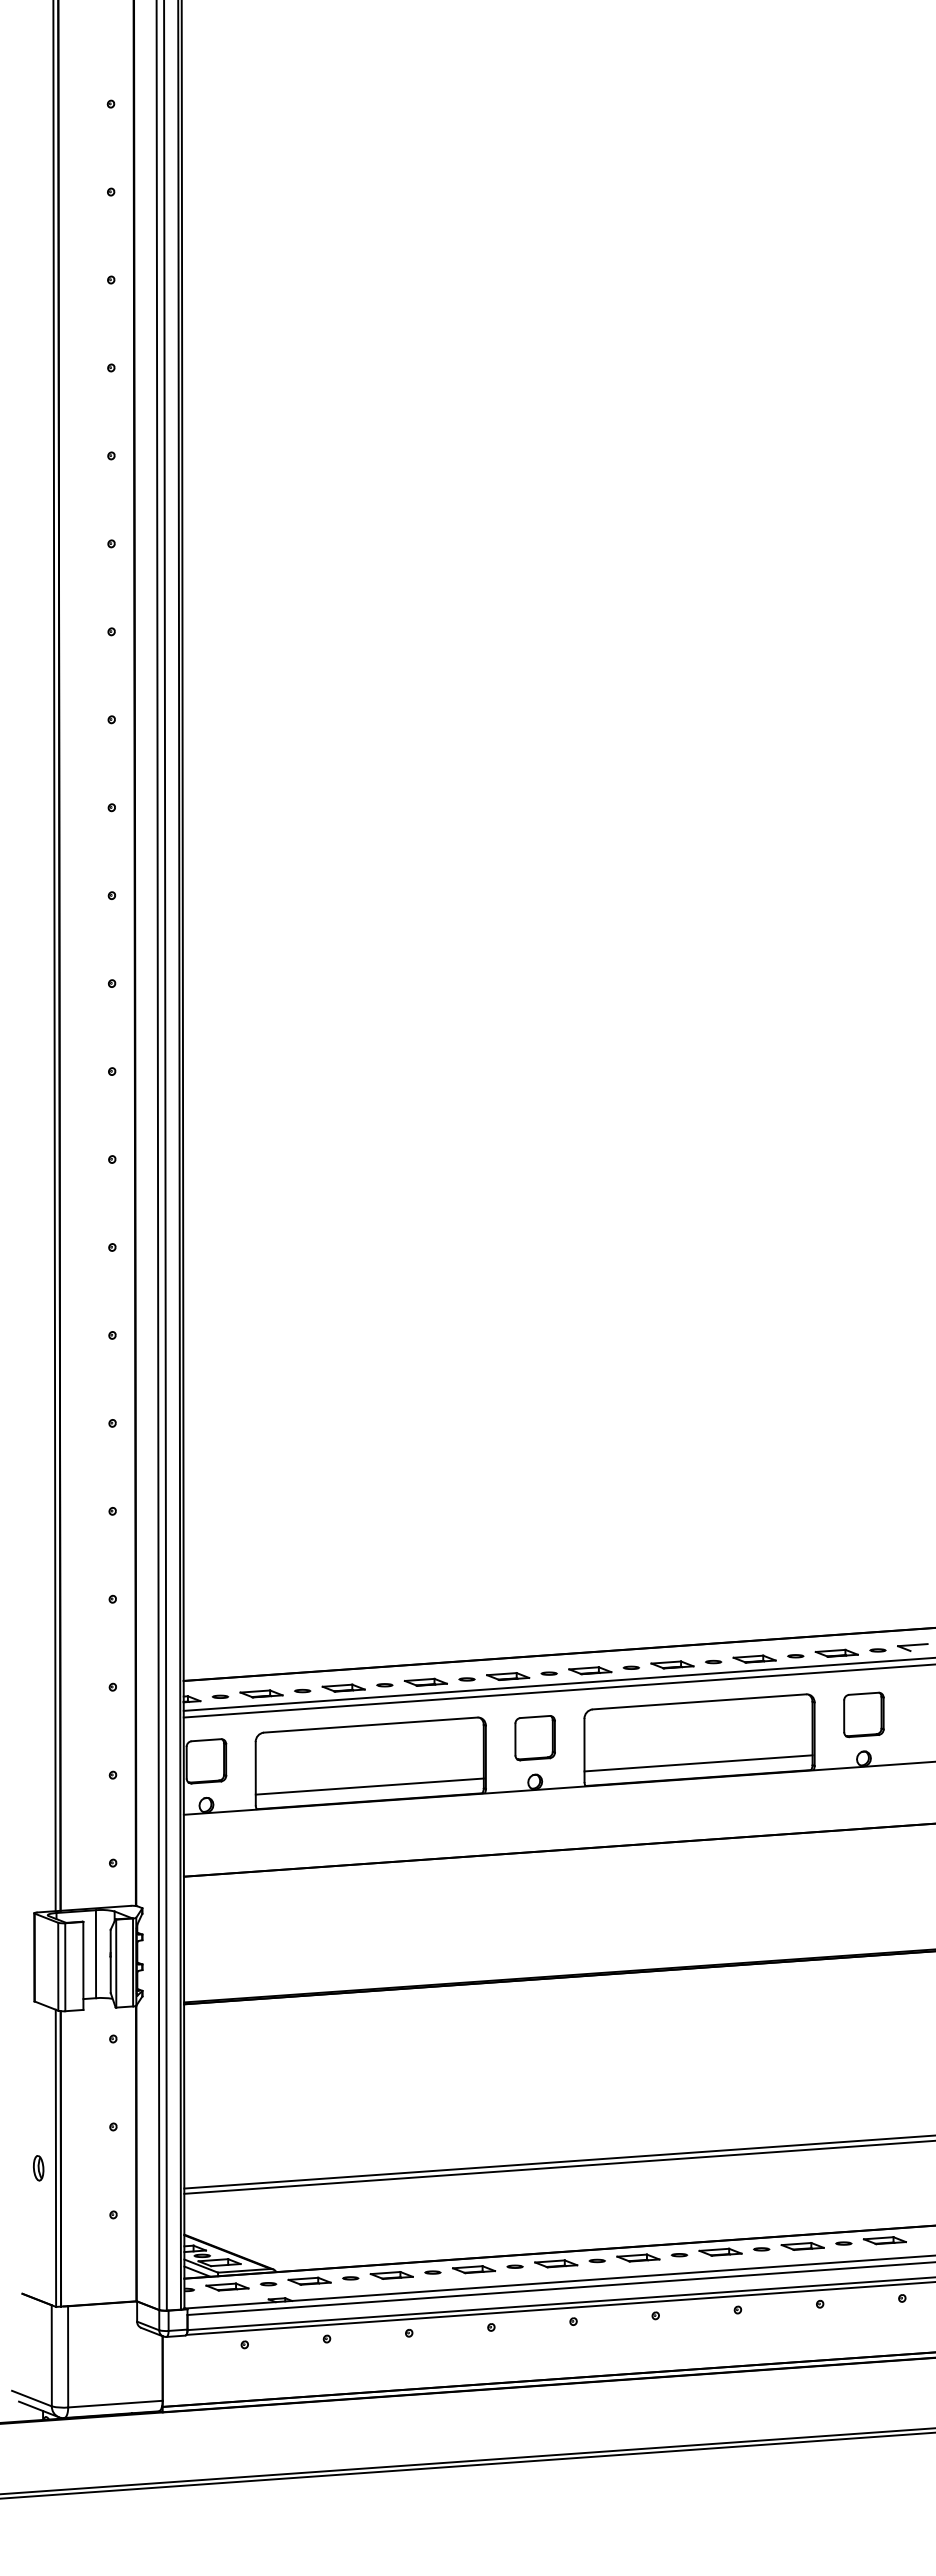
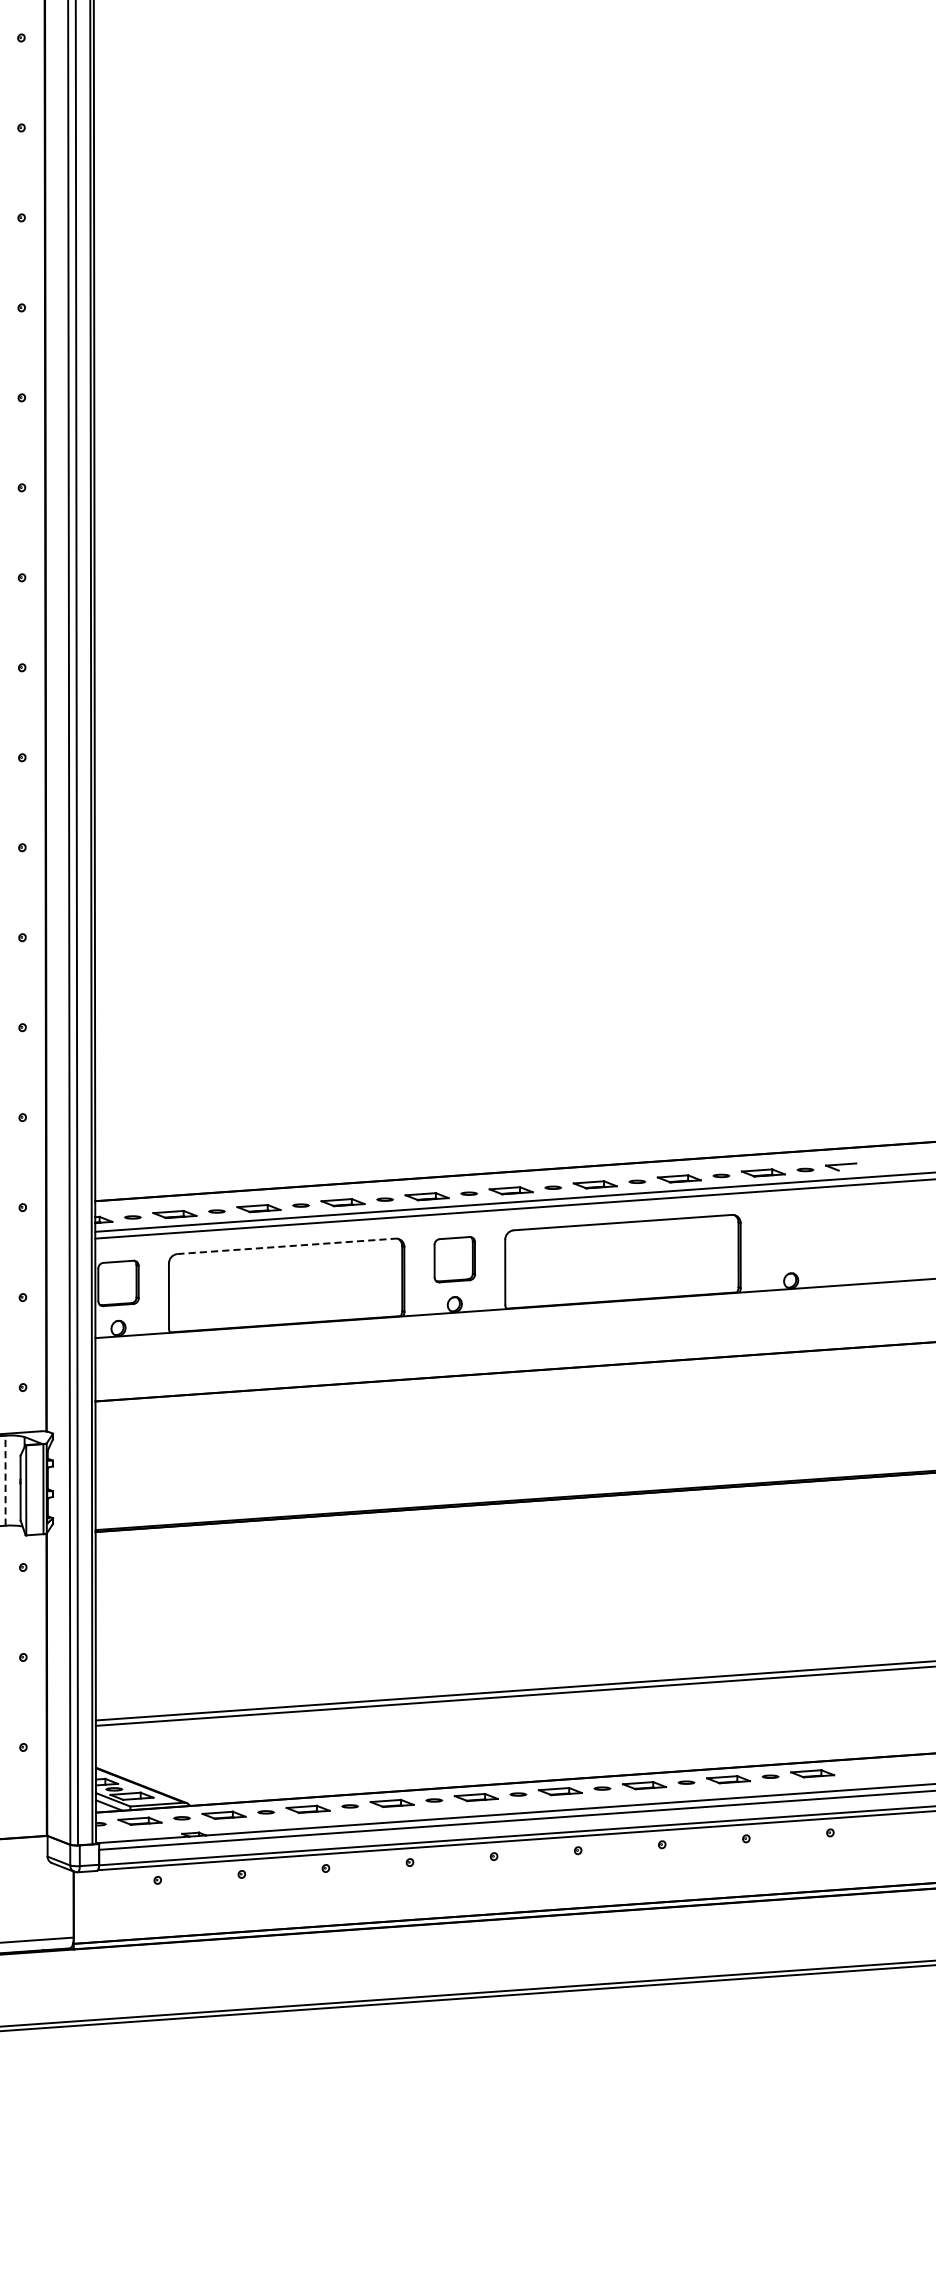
part: (863, 1714) -> (790, 1235), removed
line: (371, 1725) -> (287, 1246), solid -> dashed
line: (698, 1763) -> (621, 1285), removed
line: (369, 1786) -> (285, 1309), removed
line: (96, 1954) -> (6, 1481), solid -> dashed

